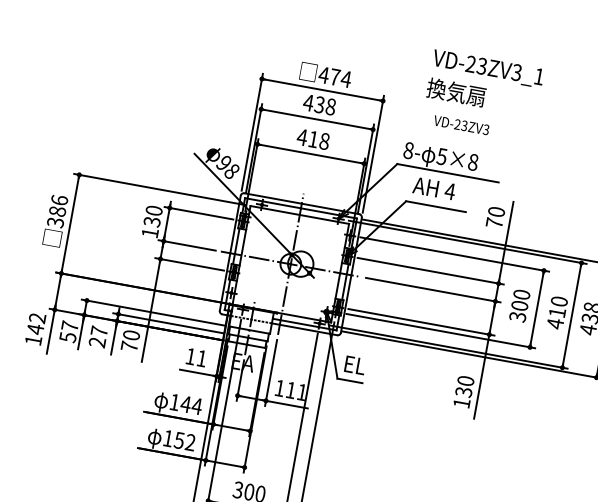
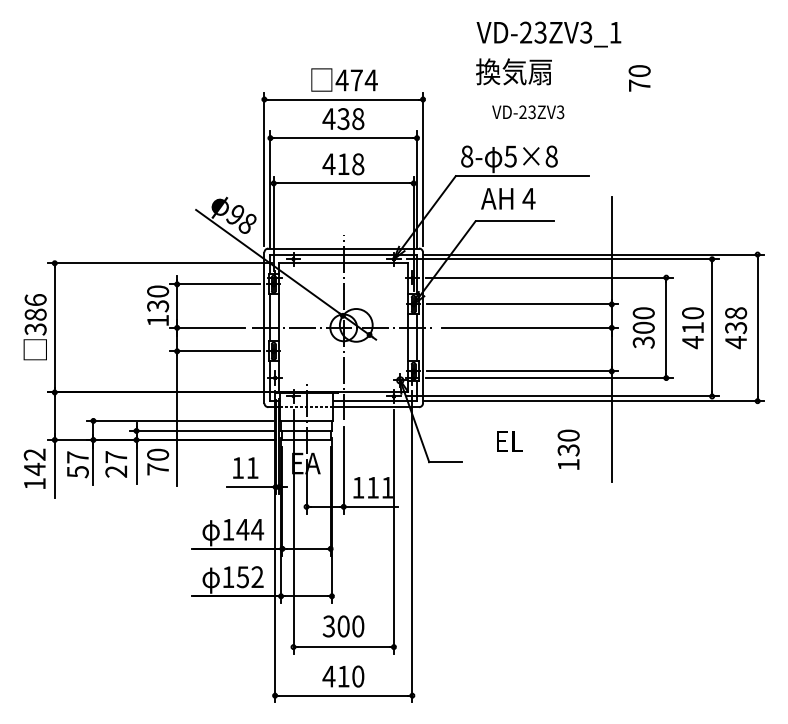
text: (495, 217) -> (639, 78), moved
text: (355, 365) -> (509, 441), moved
text: (463, 391) -> (568, 449), moved

